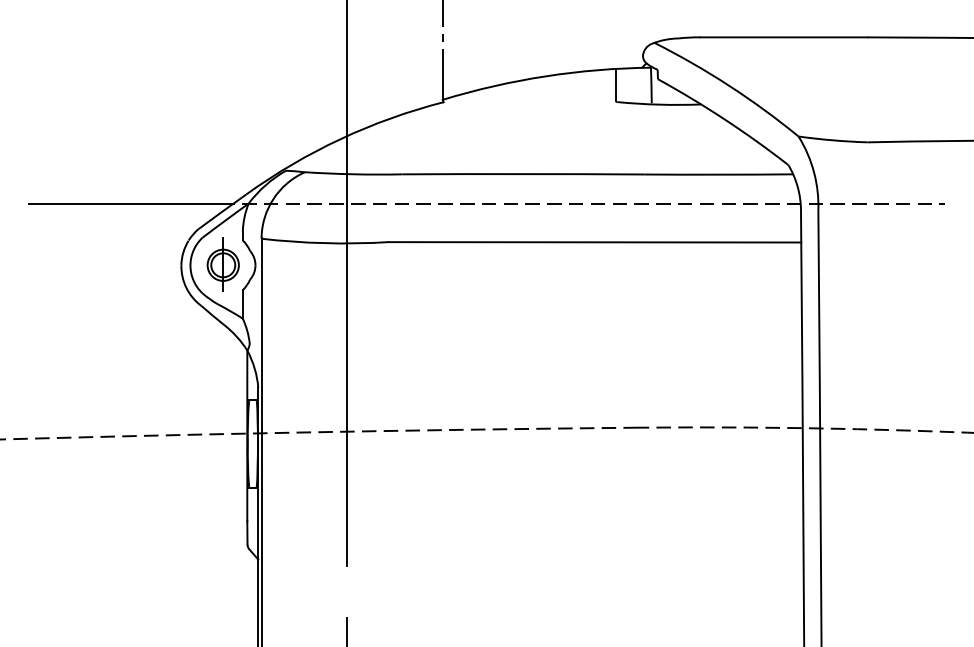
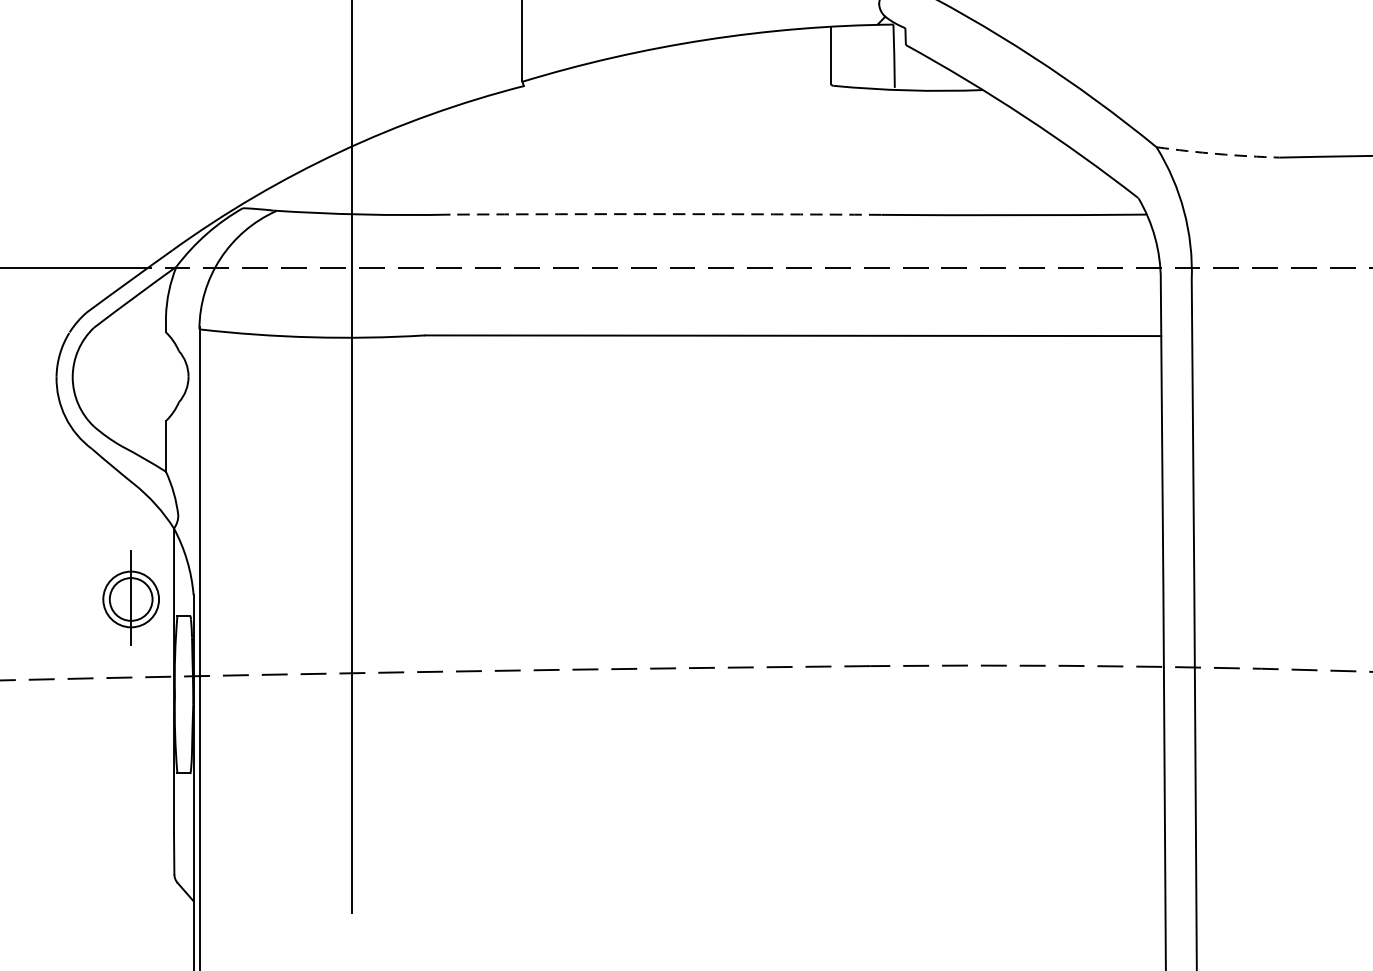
arc: (833, 140) -> (1218, 154), solid -> dashed
arc: (523, 174) -> (666, 214), solid -> dashed
part: (222, 264) -> (129, 598), moved

